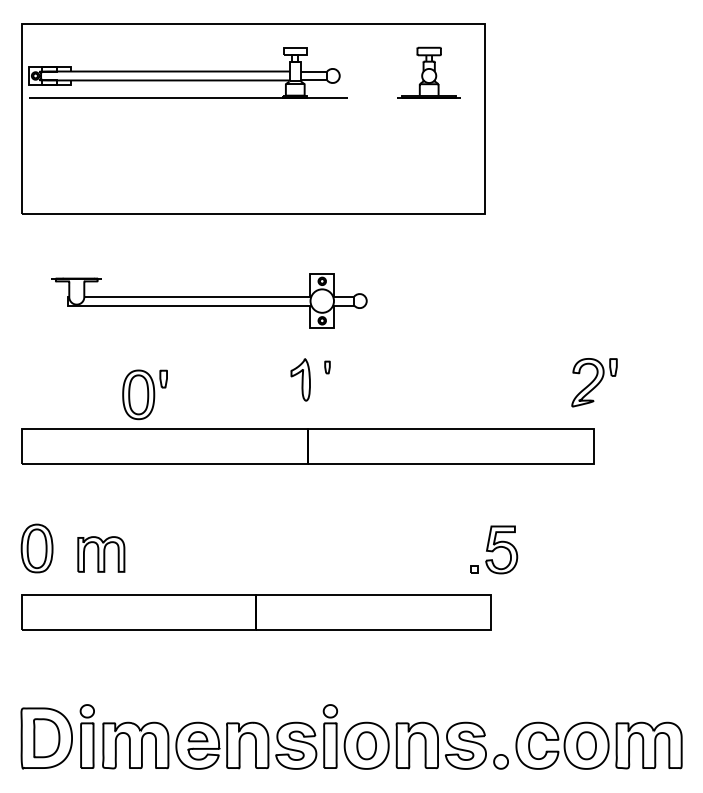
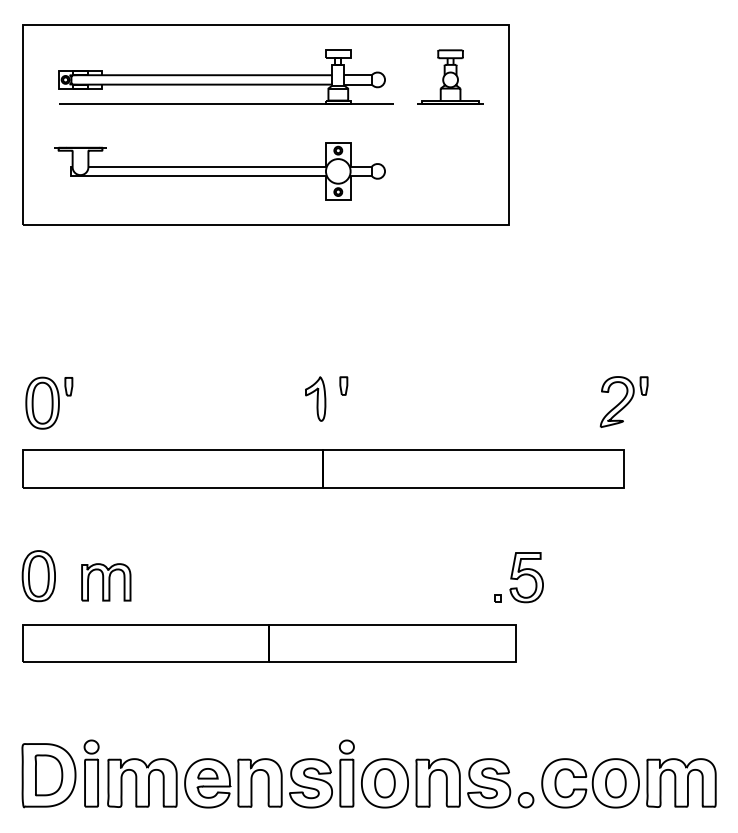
part: (187, 72) -> (225, 76), moved
part: (209, 300) -> (219, 170), moved
part: (327, 367) -> (343, 386), size x1.43
part: (144, 394) -> (48, 402), moved

